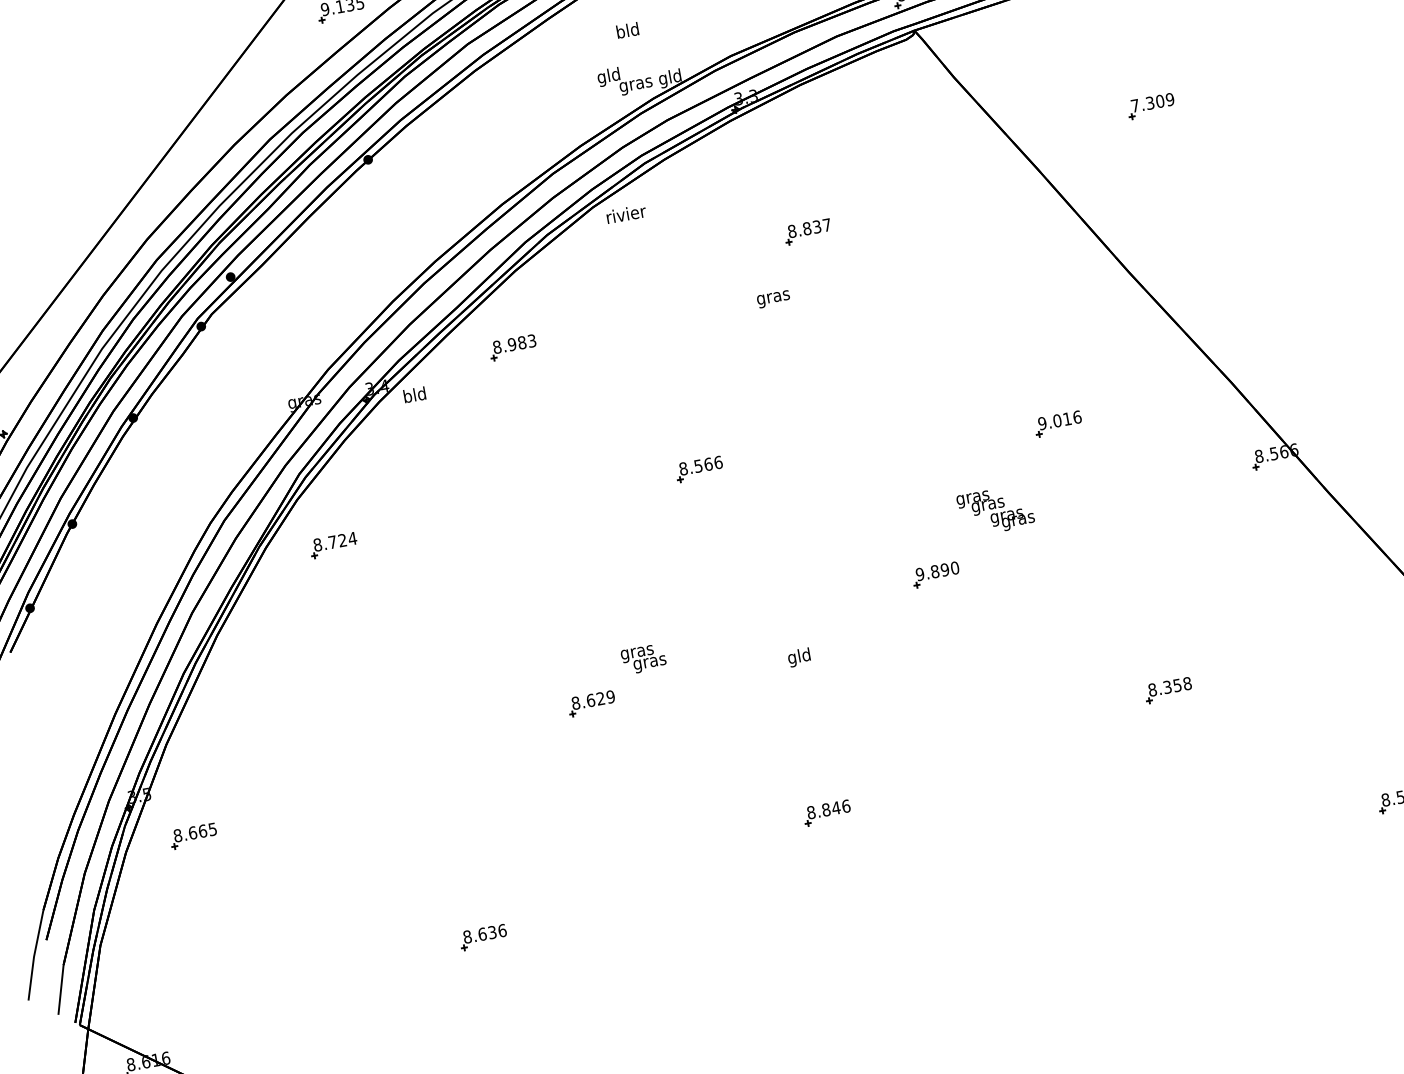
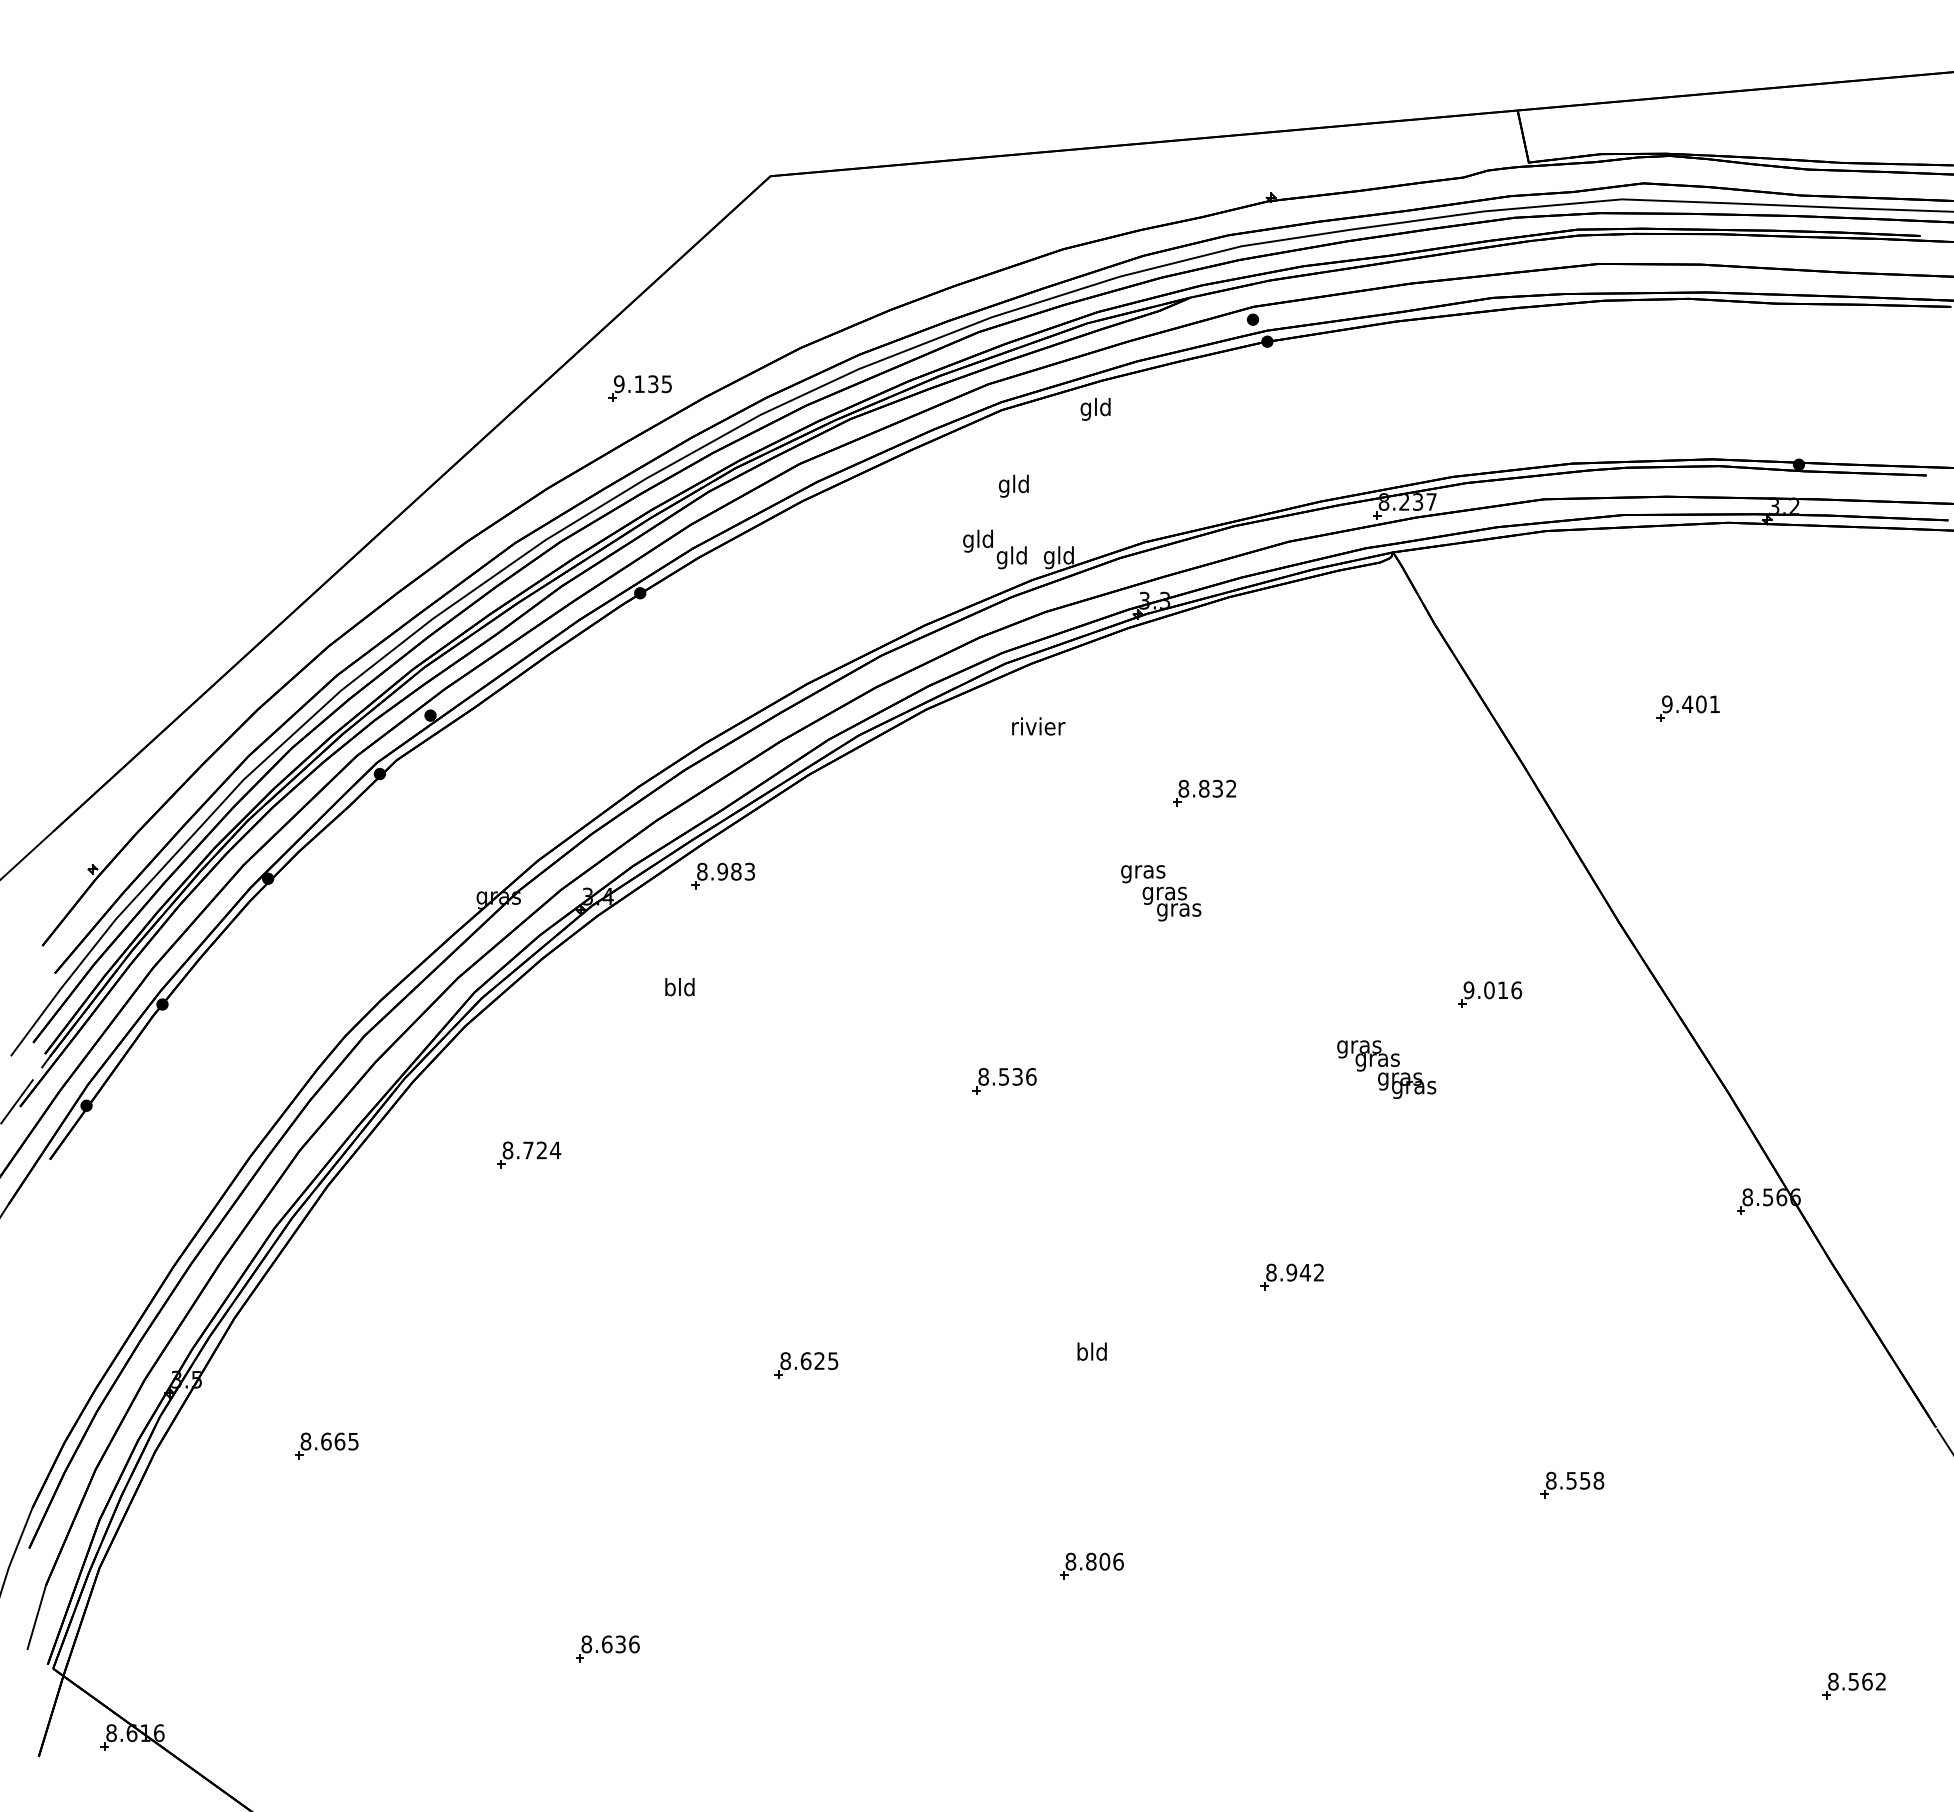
text: (620, 32) -> (1003, 485), bld -> gld
text: (636, 84) -> (1012, 557), gras -> gld
text: (1153, 102) -> (1691, 704), 7.309 -> 9.401
text: (626, 214) -> (1038, 726), moved
text: (827, 224) -> (1231, 788), 8.837 -> 8.832
part: (512, 347) -> (722, 875), moved
text: (414, 395) -> (679, 987), moved
part: (1058, 423) -> (1490, 994), moved
text: (708, 464) -> (1017, 1076), 8.566 -> 8.536
text: (995, 510) -> (1386, 1069), moved
part: (334, 545) -> (529, 1154), moved
text: (937, 571) -> (1295, 1272), 9.890 -> 8.942
text: (643, 658) -> (1171, 903), moved
text: (791, 658) -> (1081, 1353), gld -> bld
text: (1167, 686) -> (1571, 1479), 8.358 -> 8.558
text: (610, 696) -> (833, 1360), 8.629 -> 8.625
text: (835, 807) -> (1104, 1561), 8.846 -> 8.806
part: (193, 835) -> (326, 1445), moved

